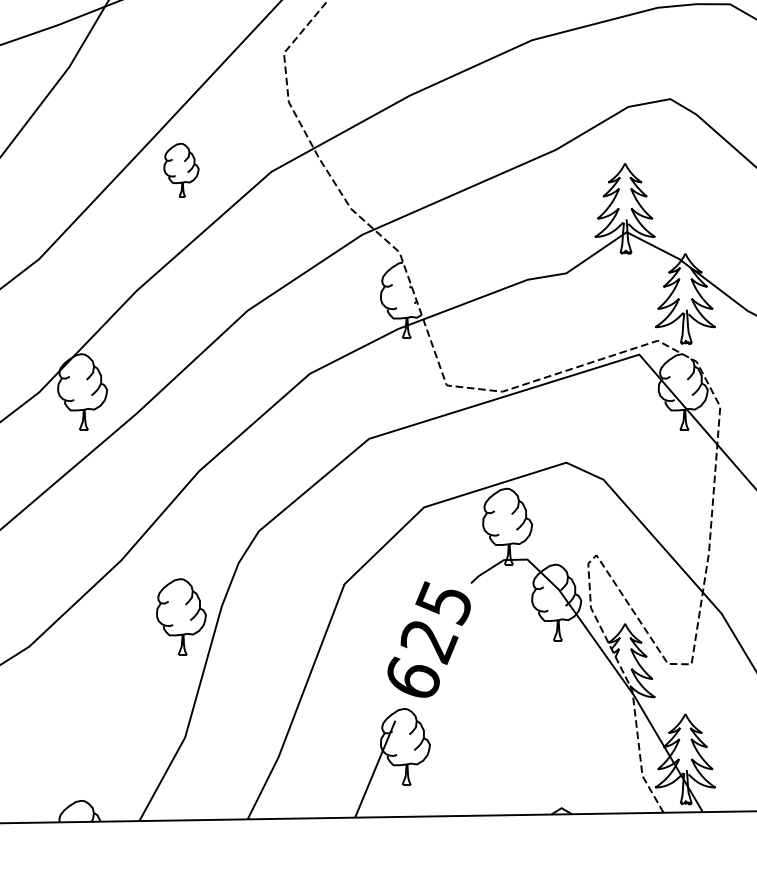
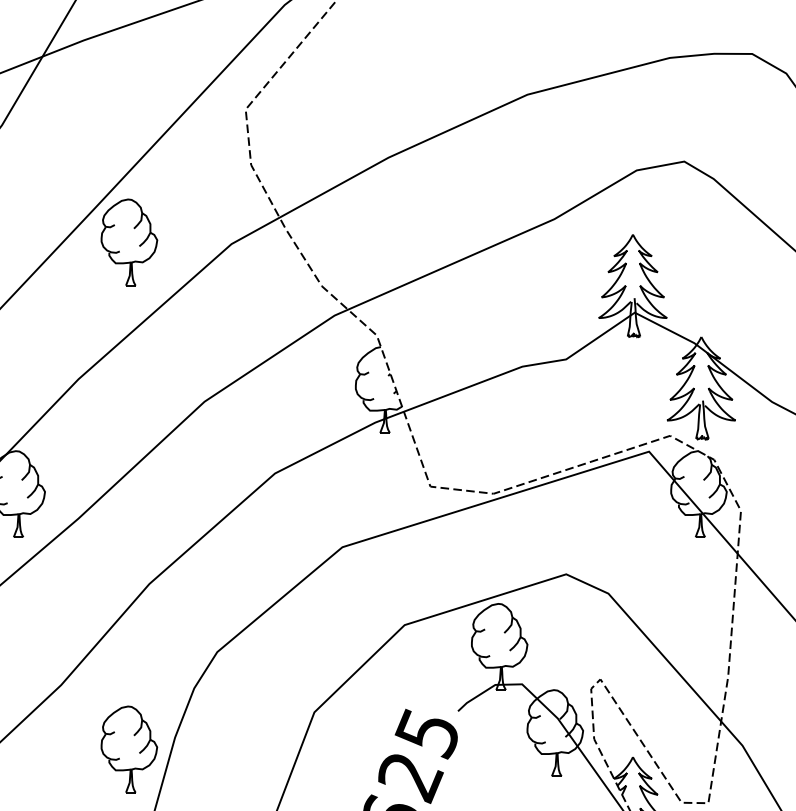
part: (181, 169) -> (129, 241), size x1.43

